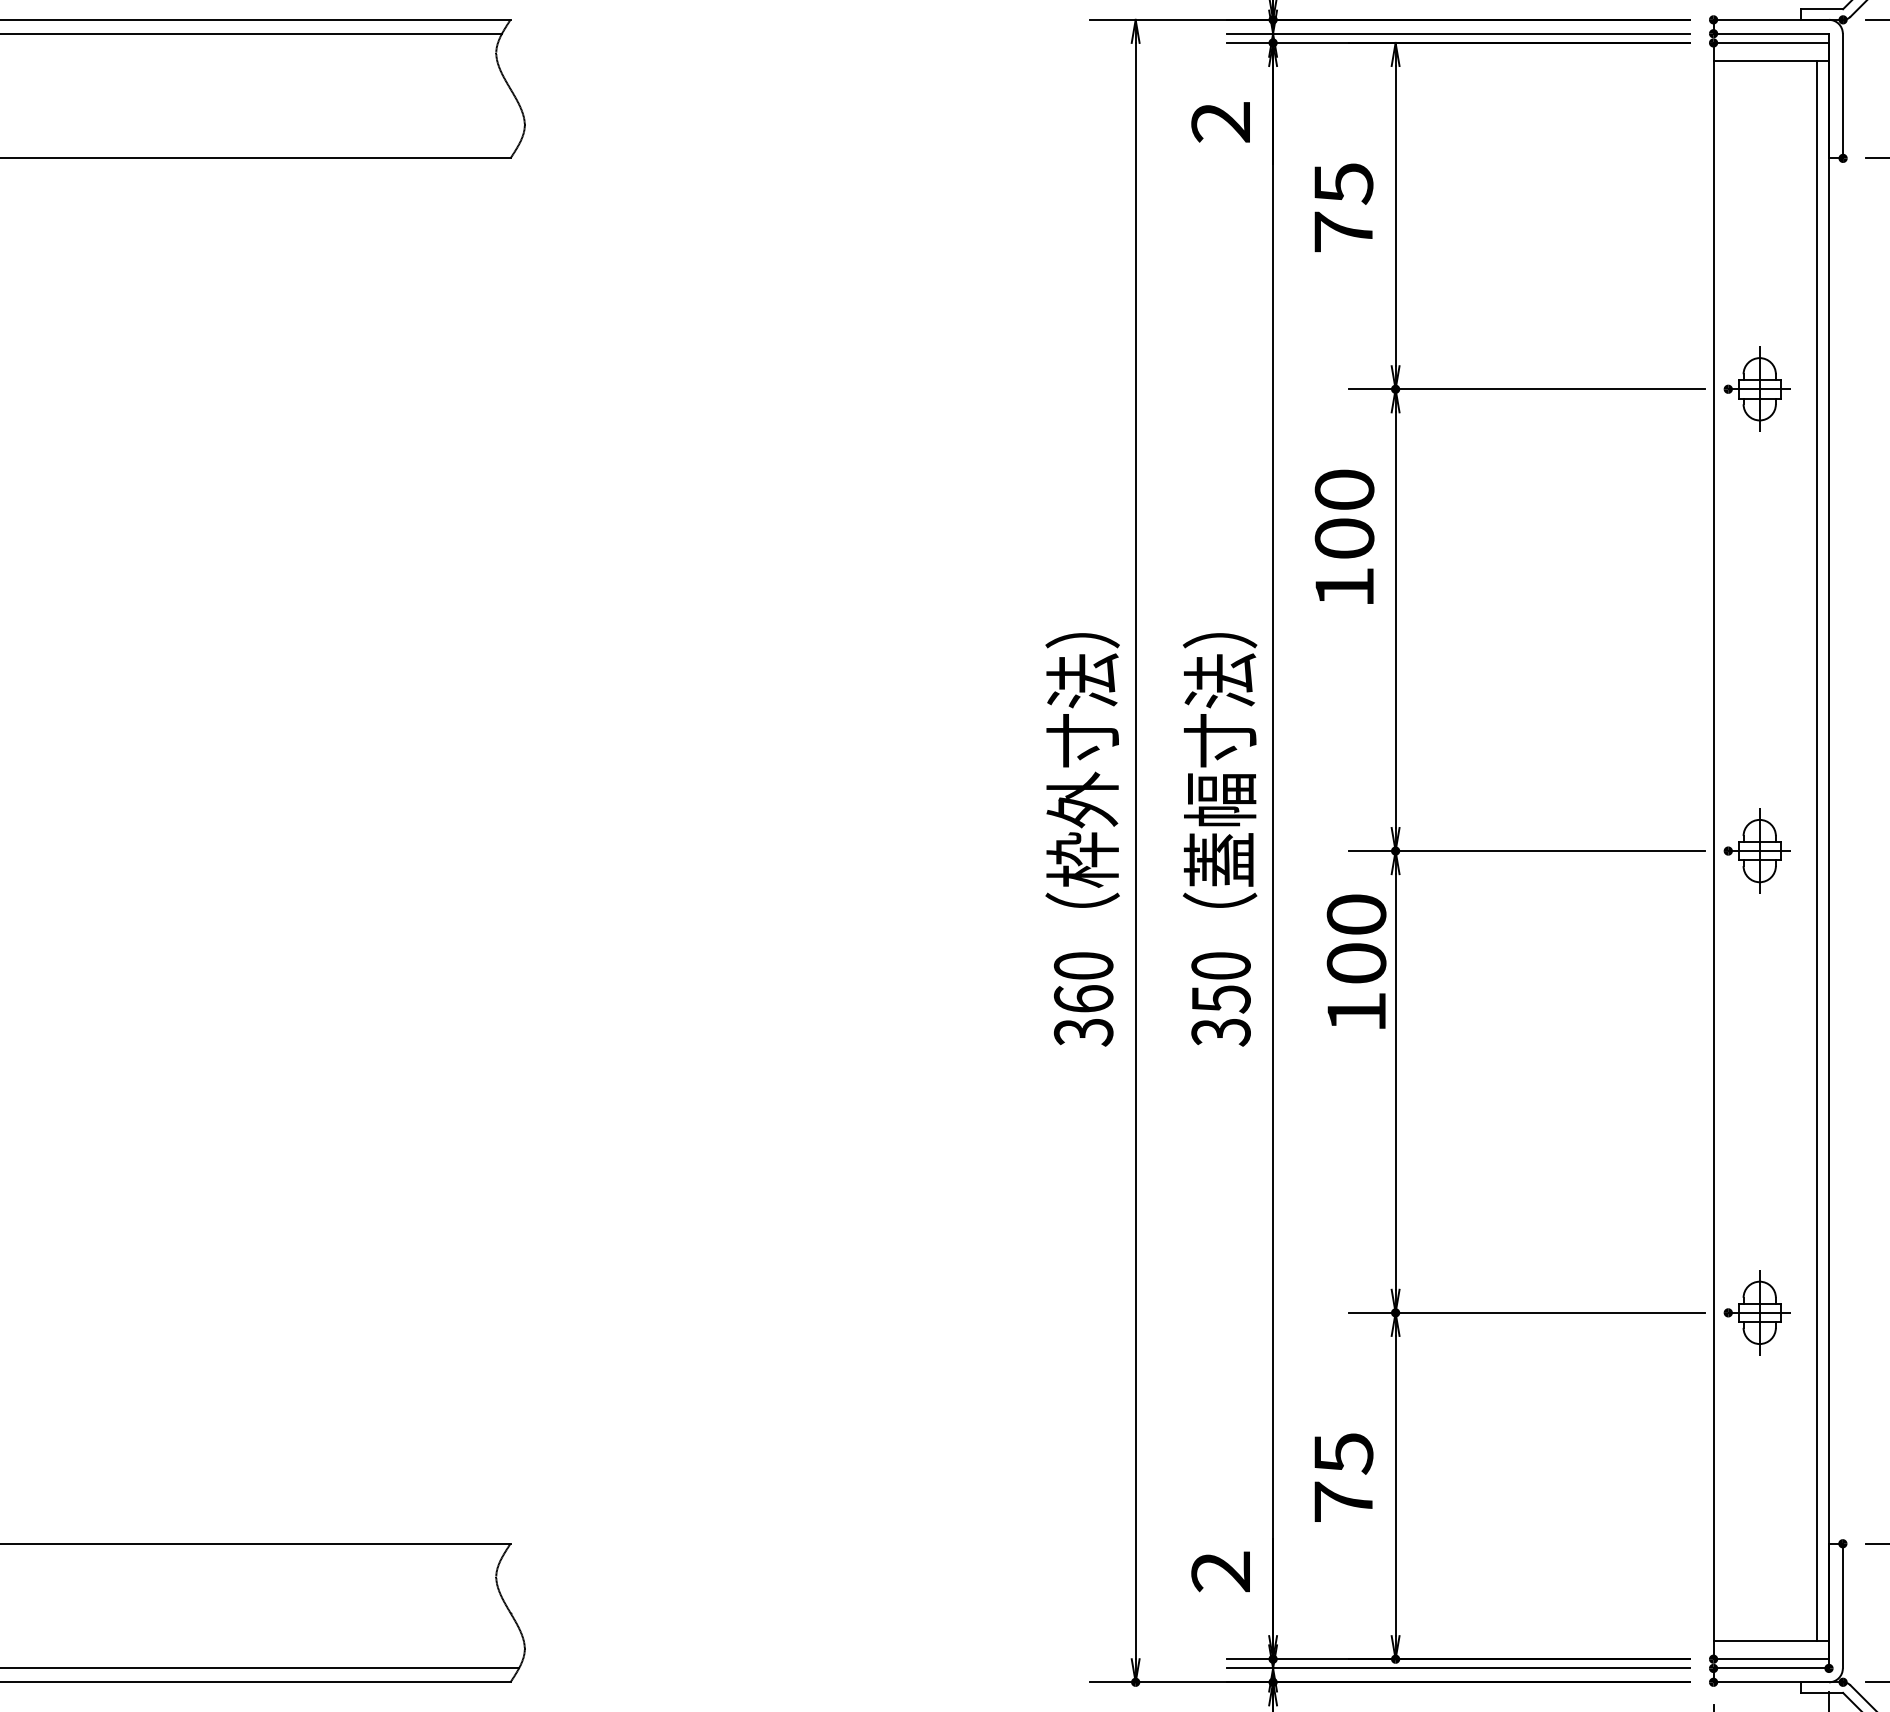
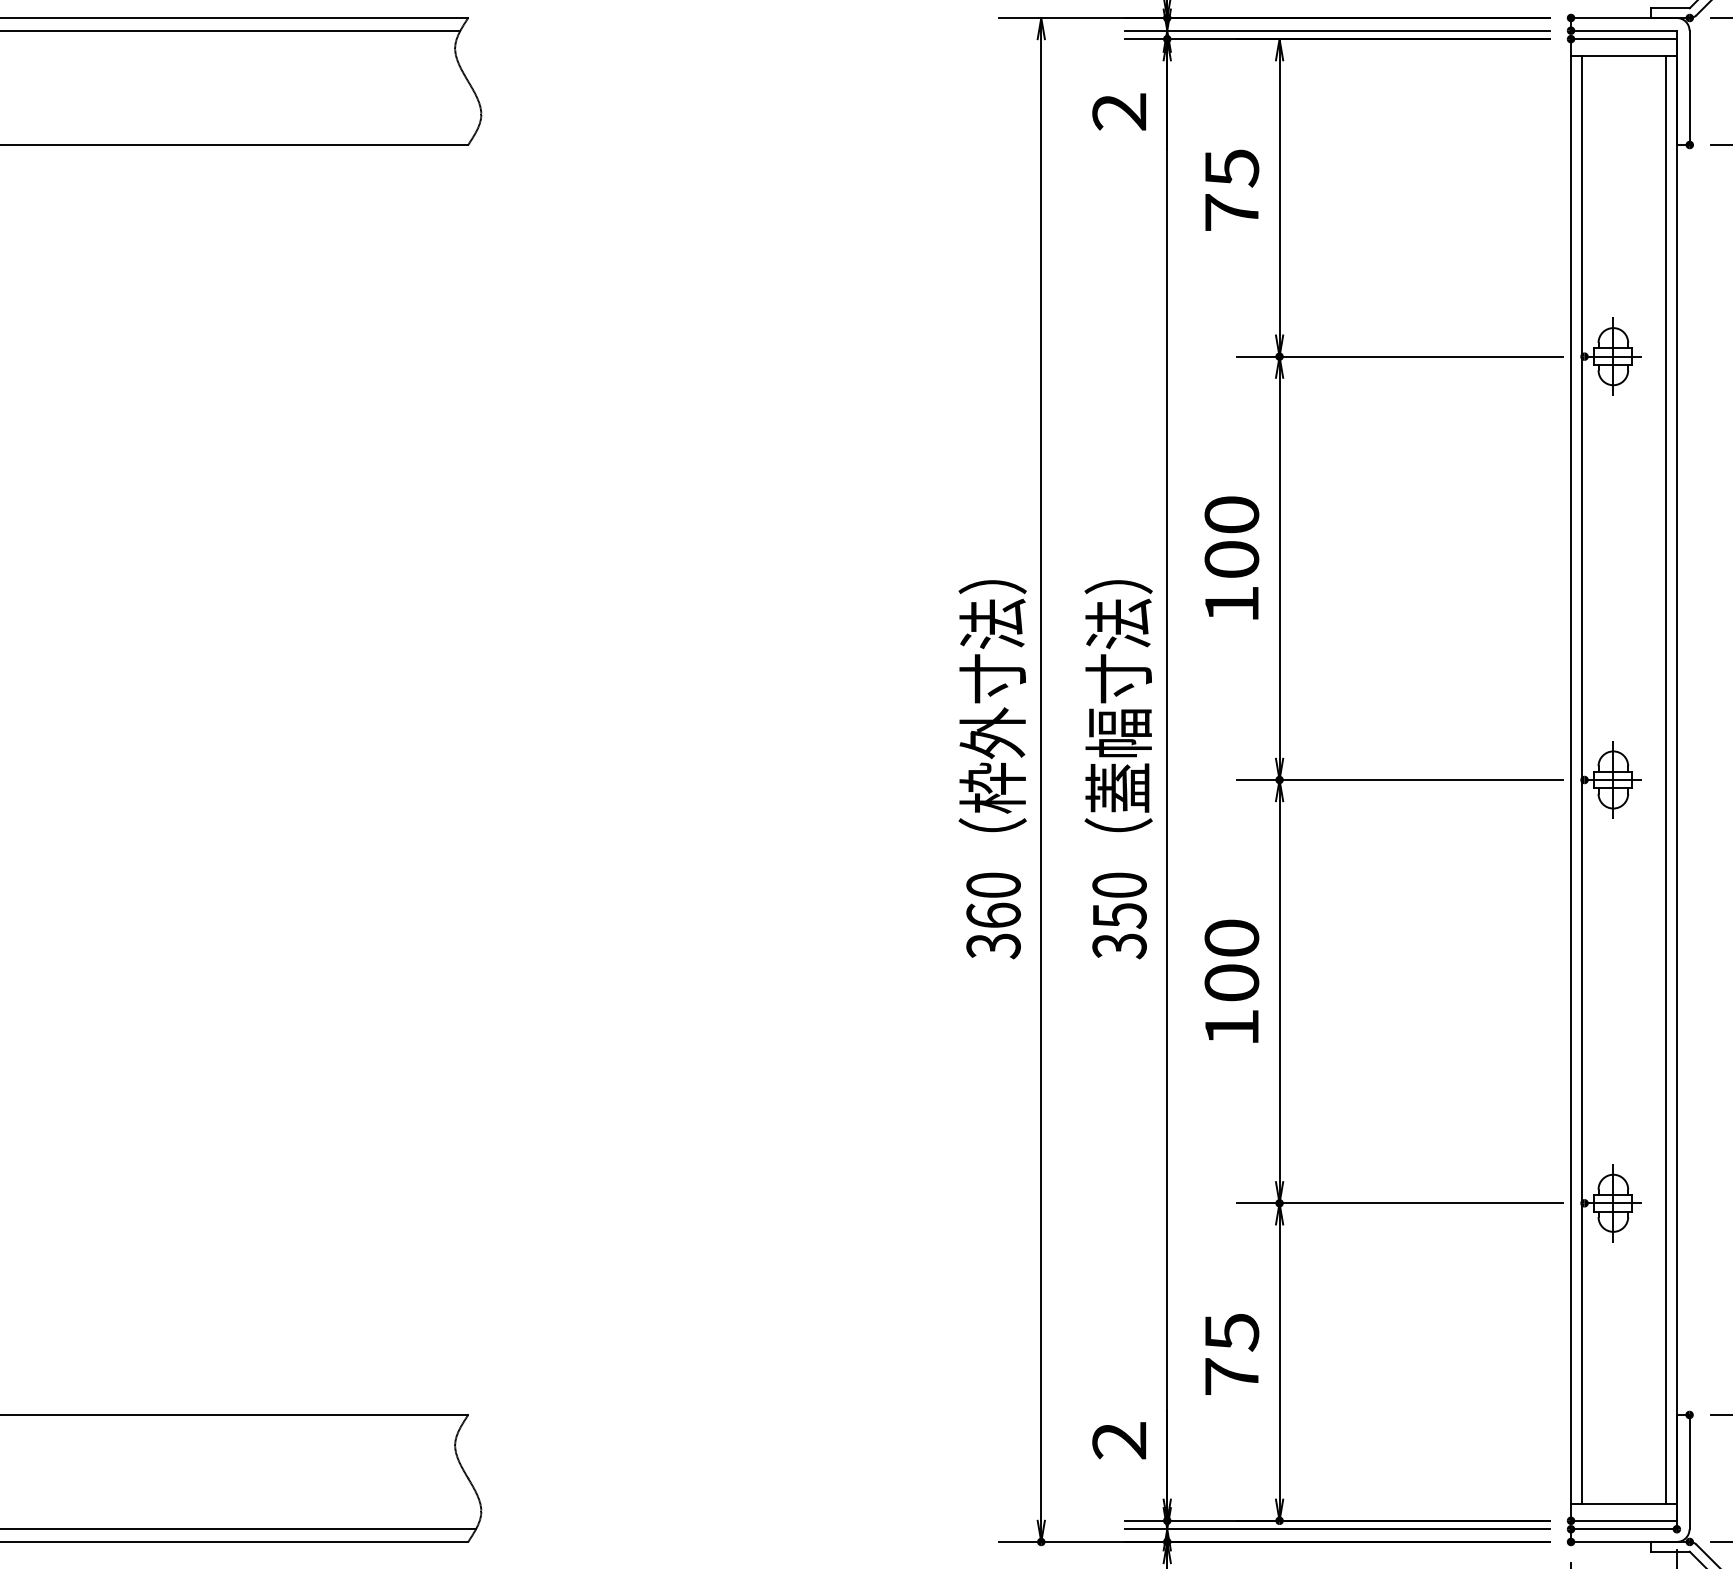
text: (1344, 536) -> (1231, 557), moved
line: (1725, 850) -> (1581, 779), added
text: (1356, 961) -> (1231, 981), moved

